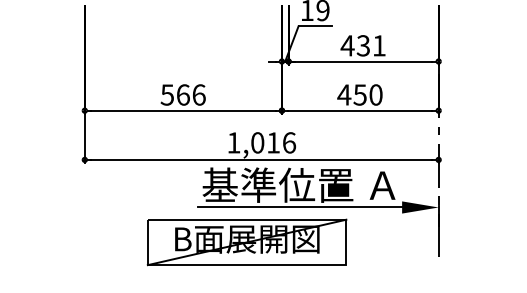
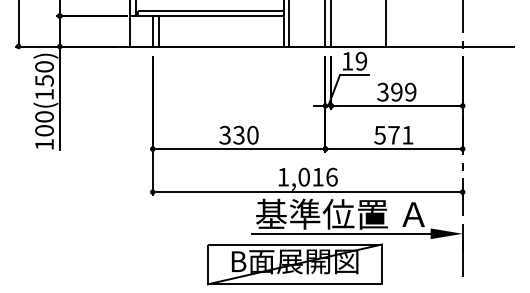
text: (363, 45) -> (396, 91), 431 -> 399
text: (183, 94) -> (239, 134), 566 -> 330
text: (359, 94) -> (393, 134), 450 -> 571

